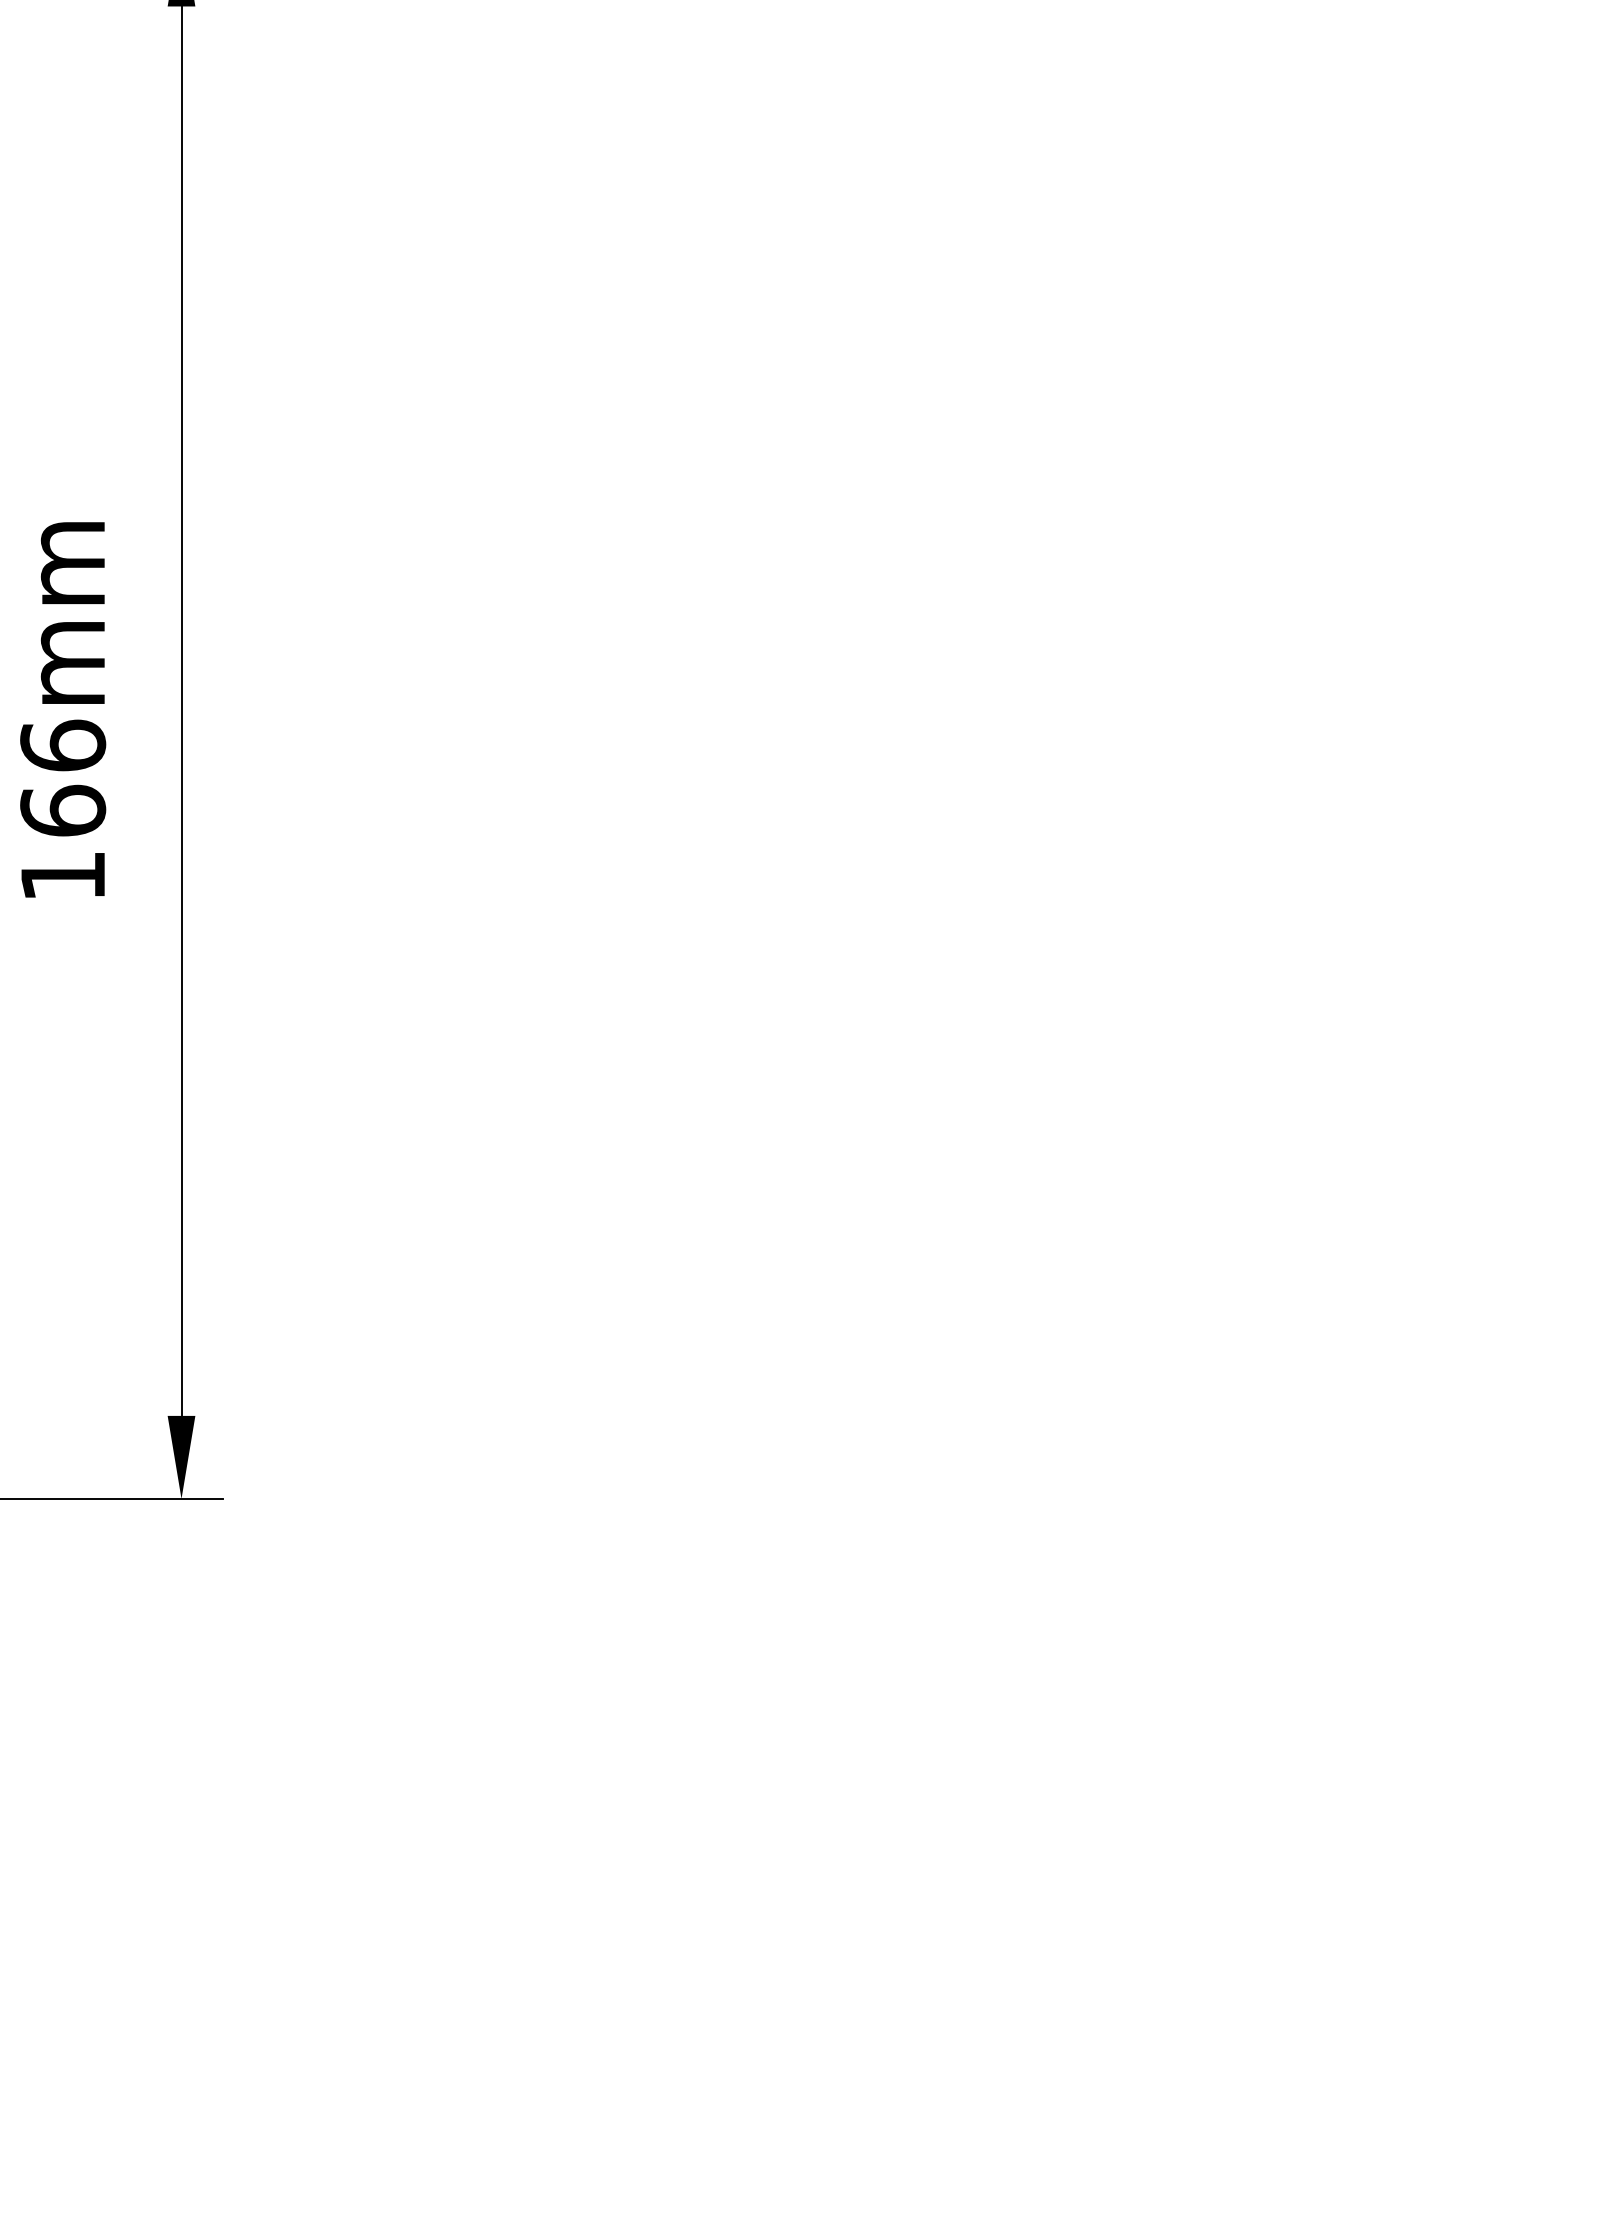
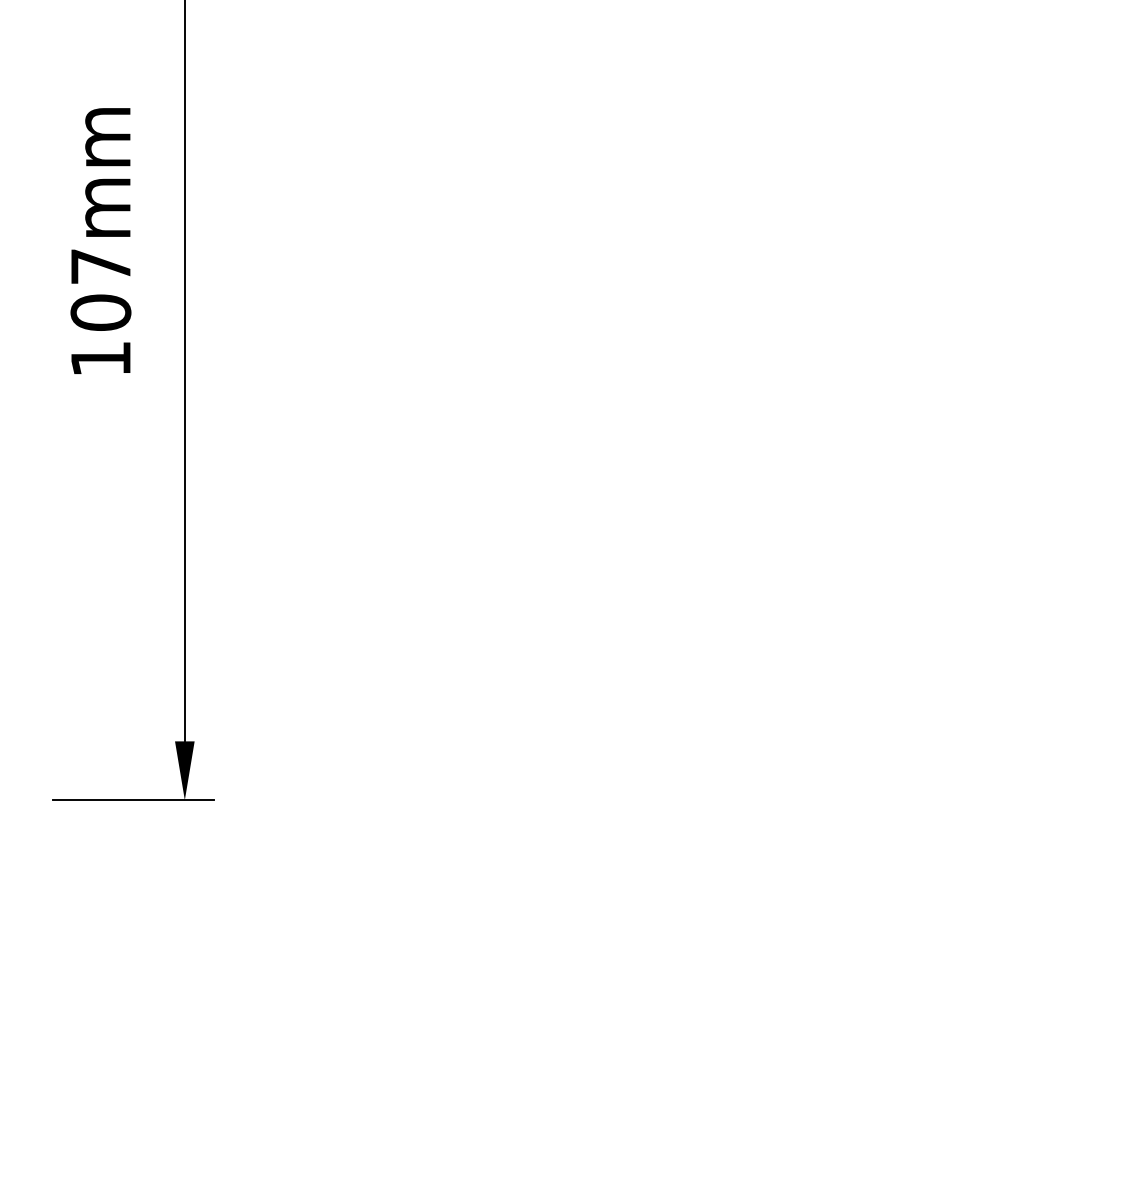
text: (63, 777) -> (101, 289), 166mm -> 107mm

